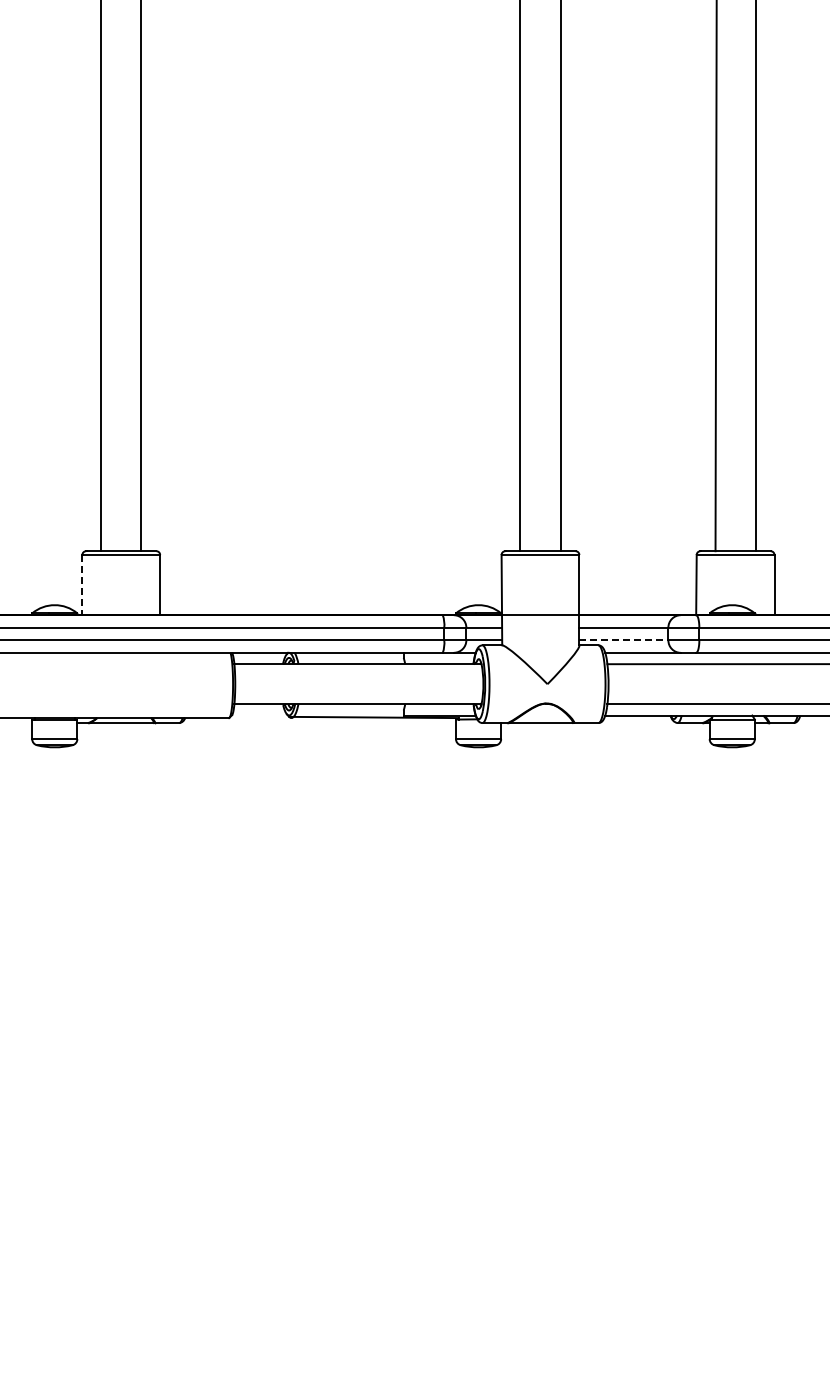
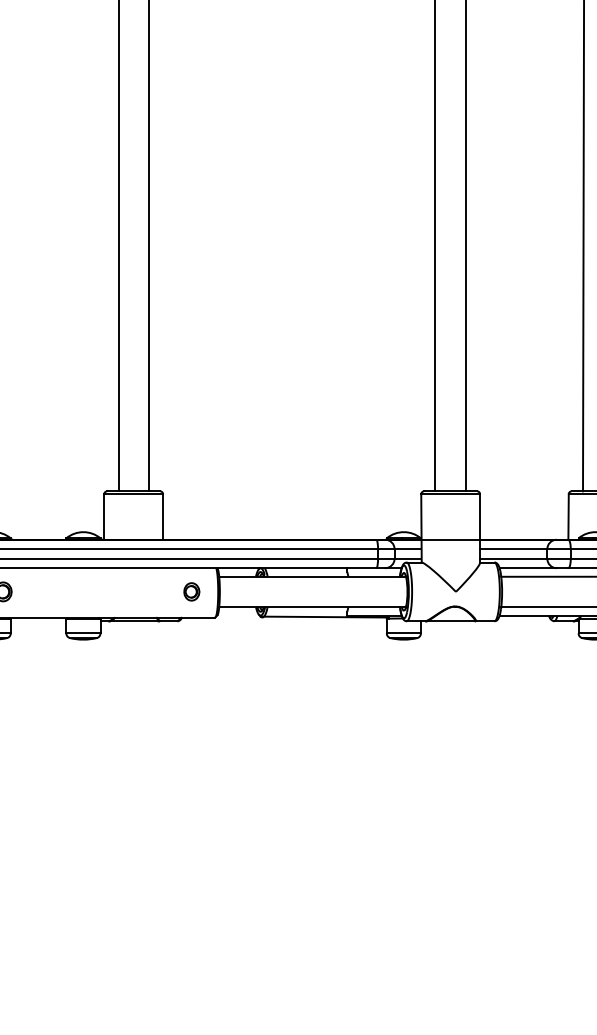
line: (82, 585) -> (104, 517), dashed -> solid
line: (623, 640) -> (513, 558), dashed -> solid
part: (198, 683) -> (192, 591), added

